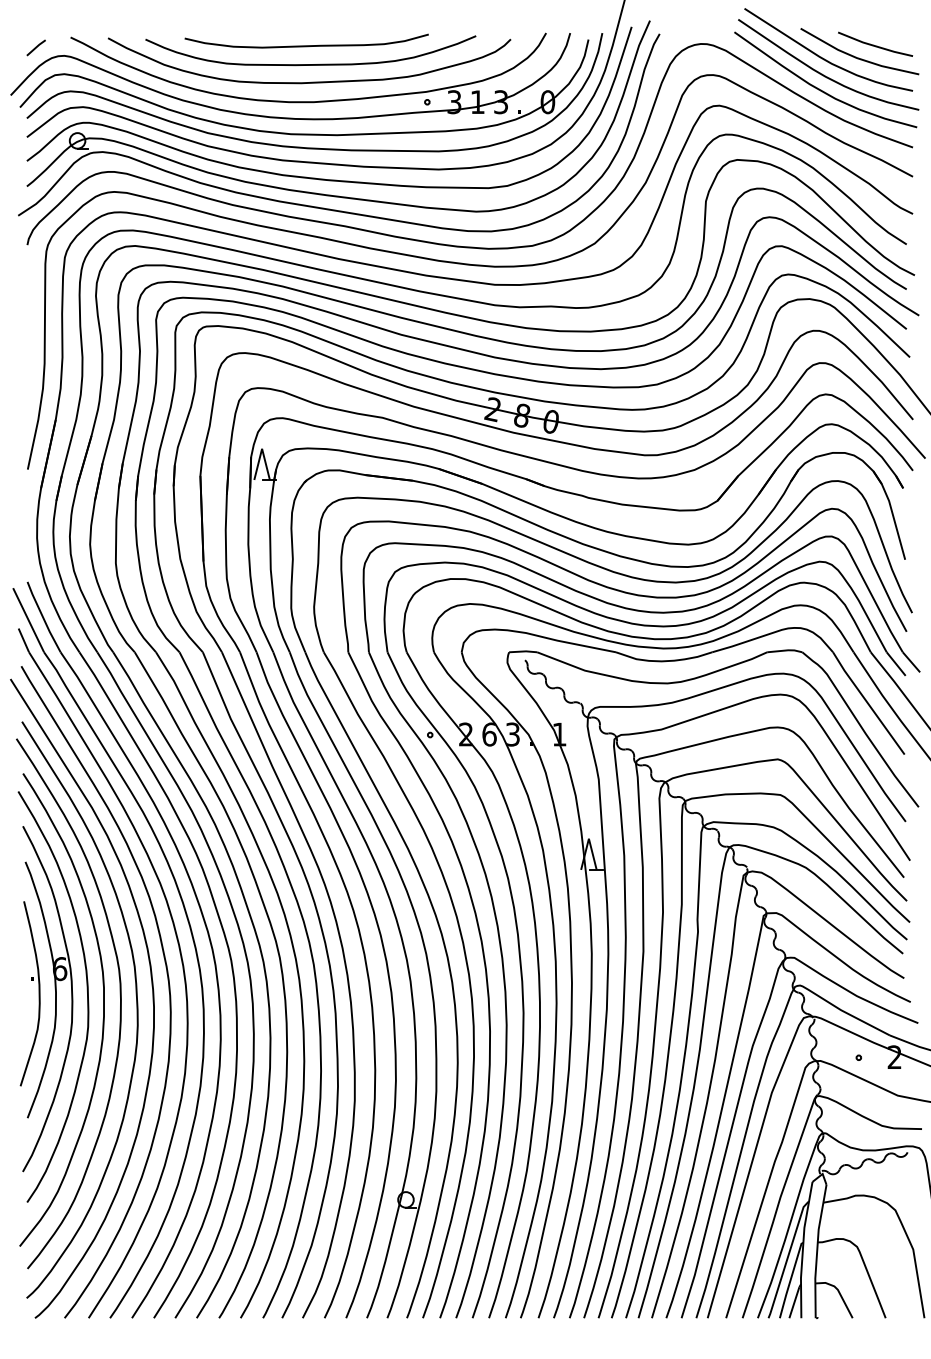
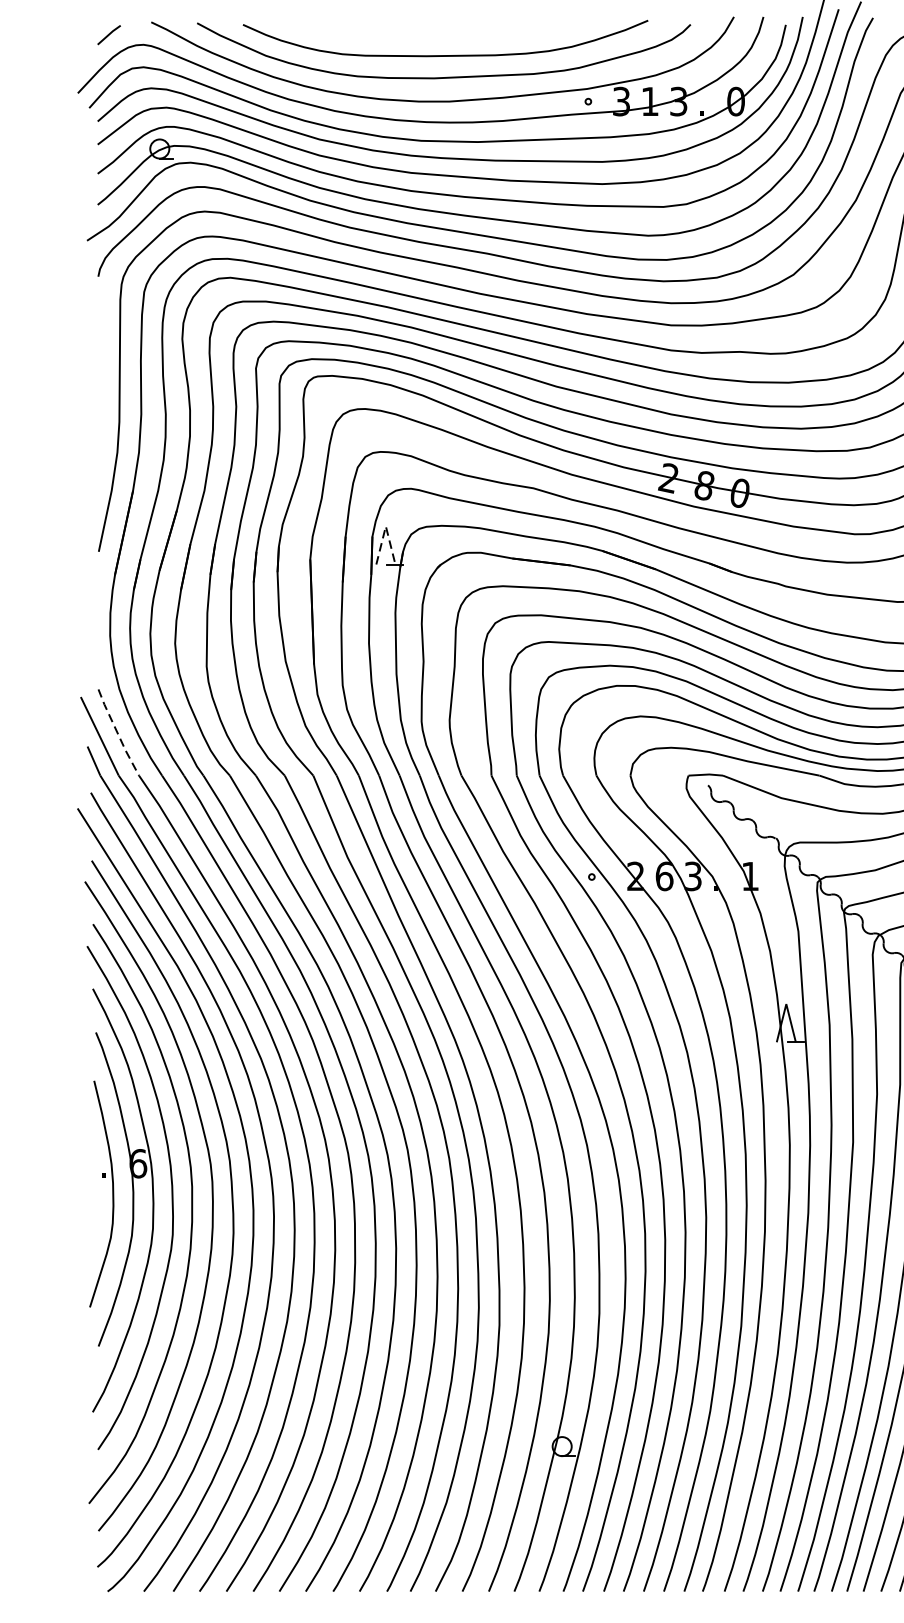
curve: (306, 45) -> (440, 32), removed
line: (262, 448) -> (386, 525), solid -> dashed
line: (43, 617) -> (118, 733), solid -> dashed

